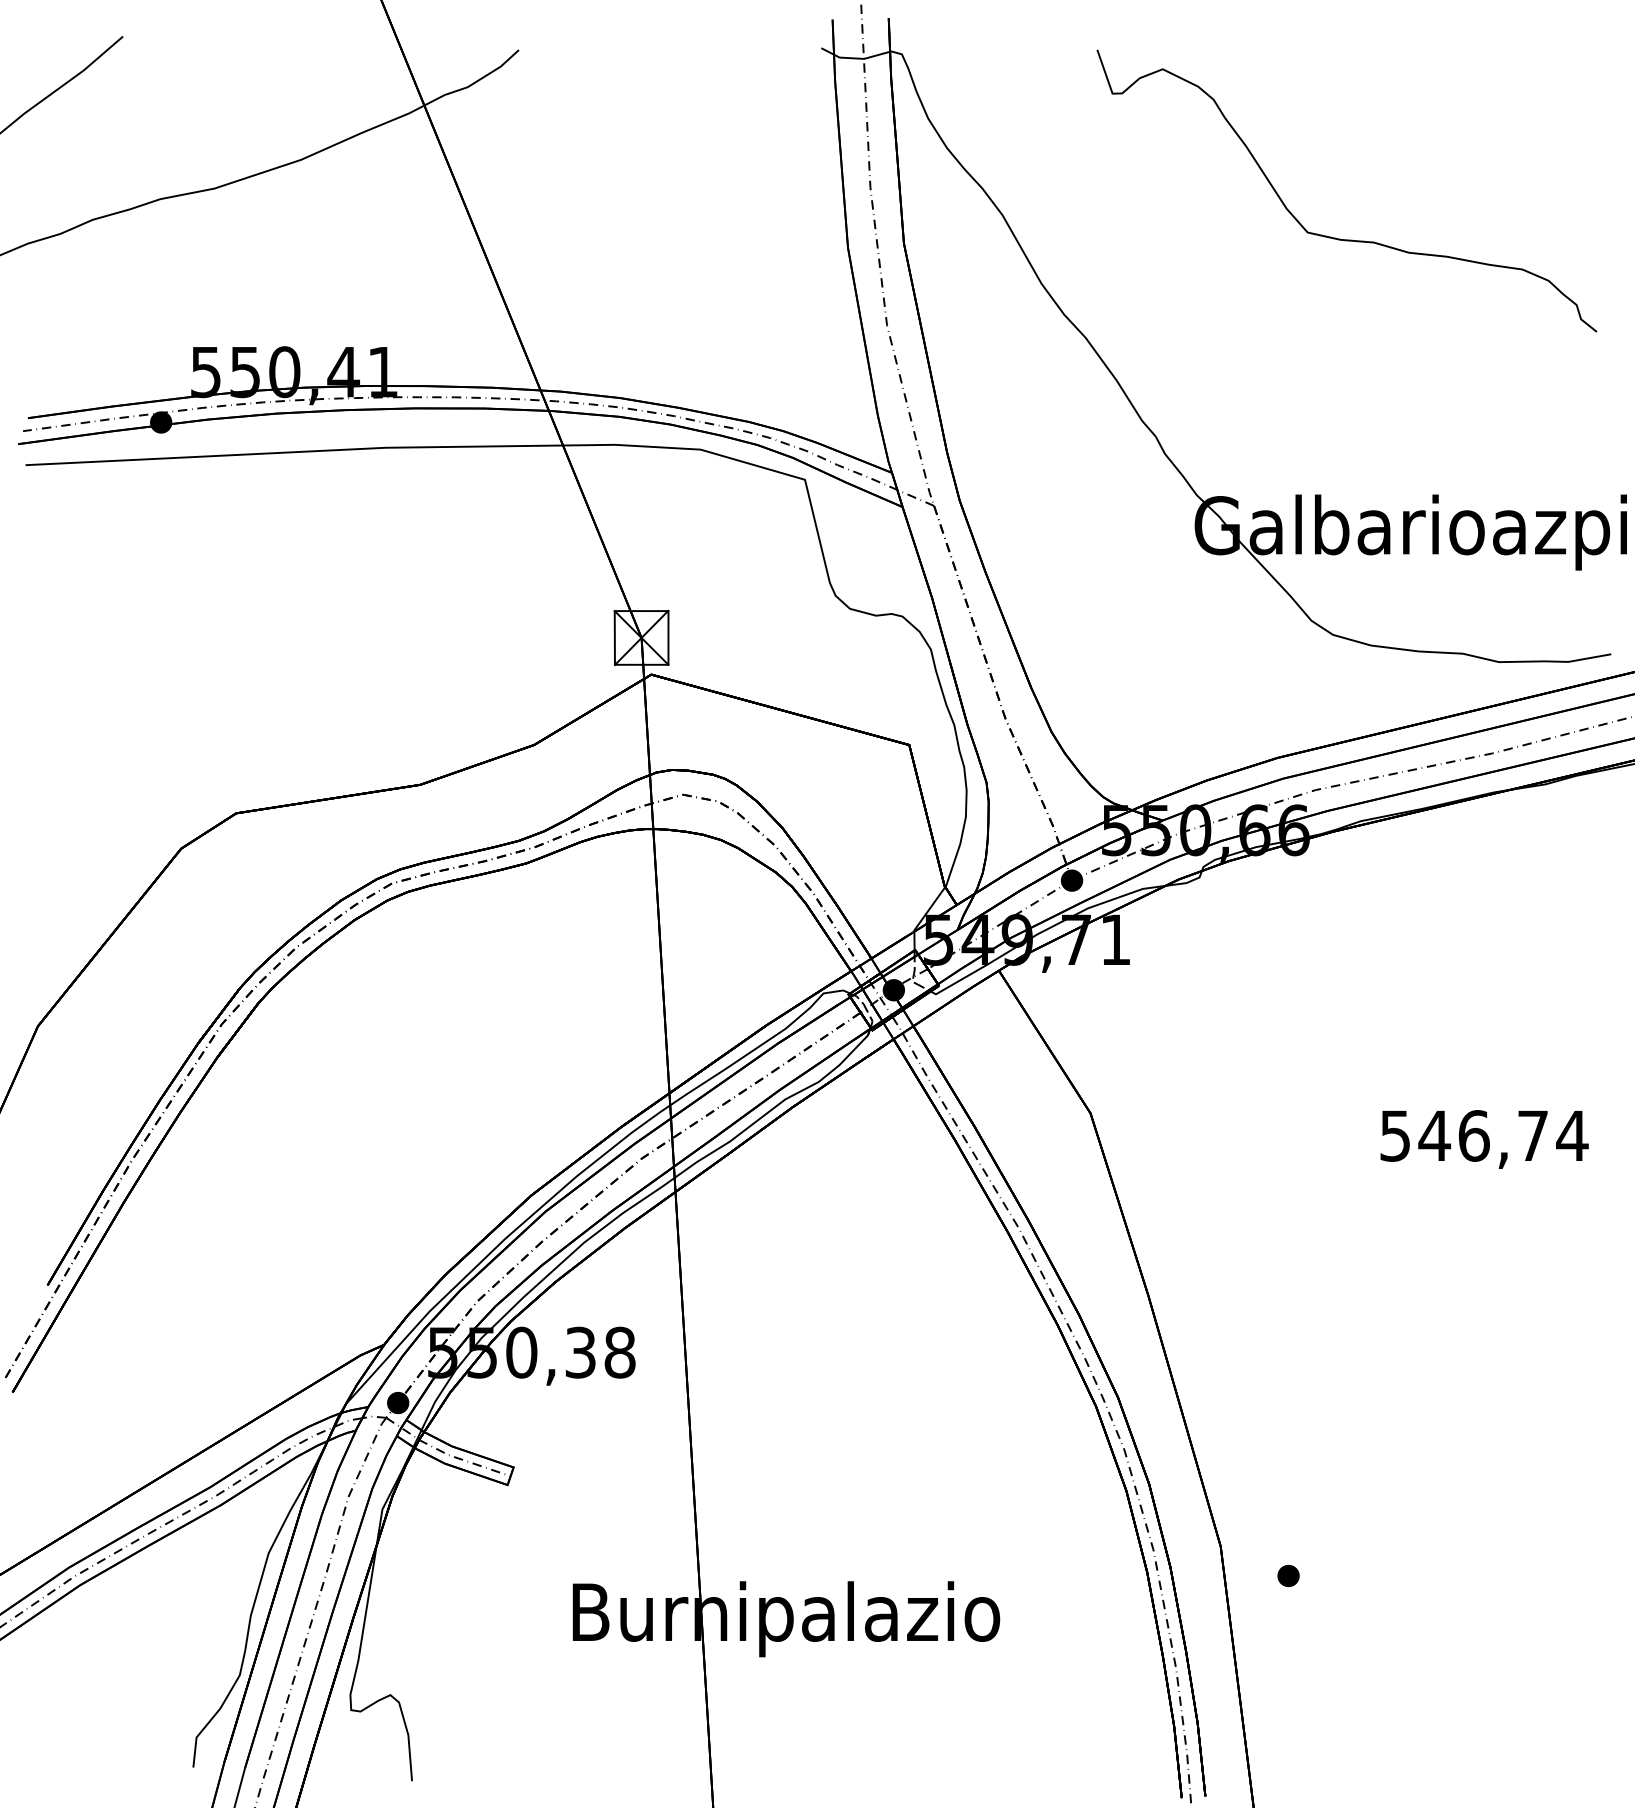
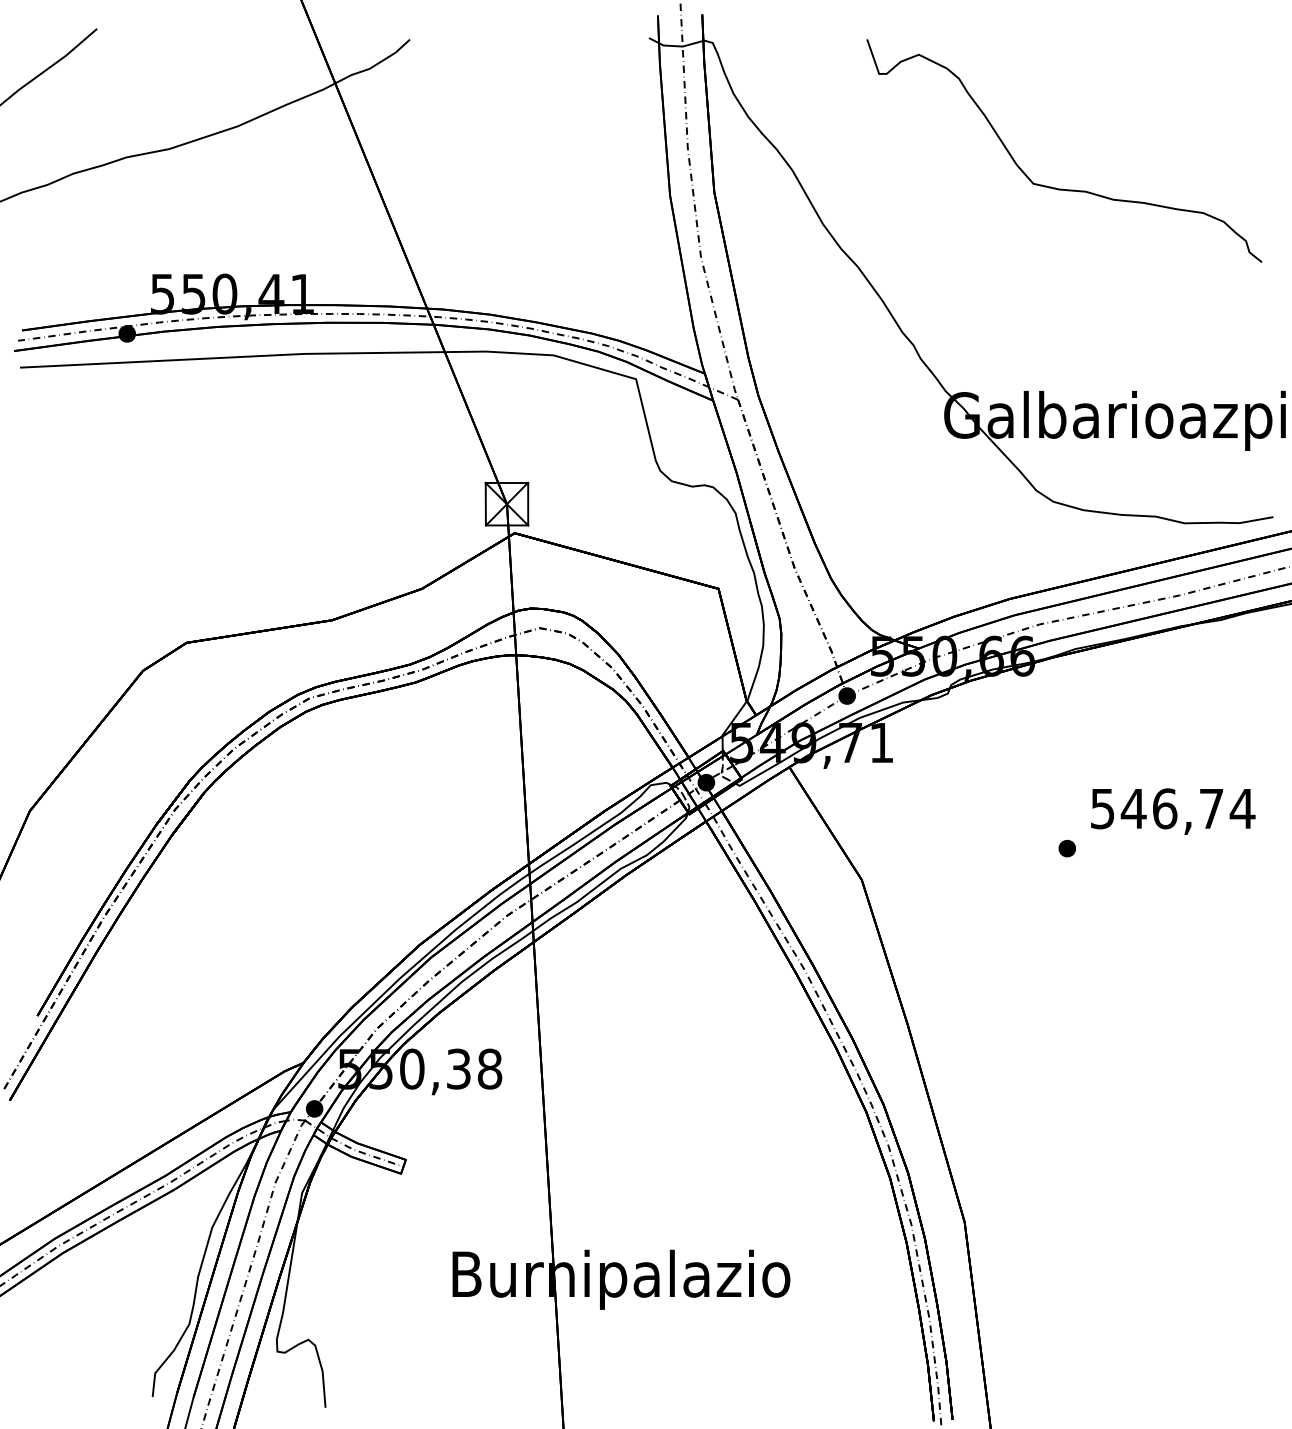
text: (1484, 1139) -> (1173, 811), moved
part: (1287, 1575) -> (1066, 848), moved

